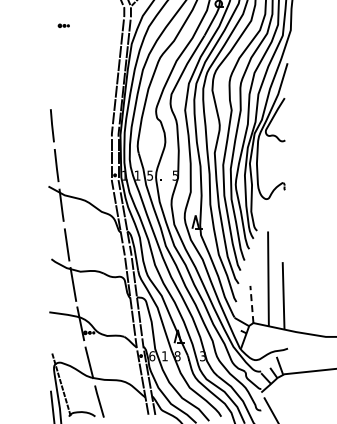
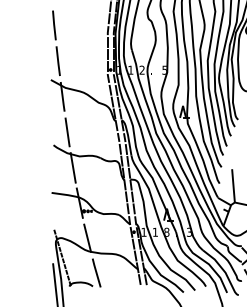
text: (149, 175) -> (141, 70), 5 -> 2
line: (251, 304) -> (233, 185), dashed -> solid
text: (152, 356) -> (144, 232), 6 -> 1

